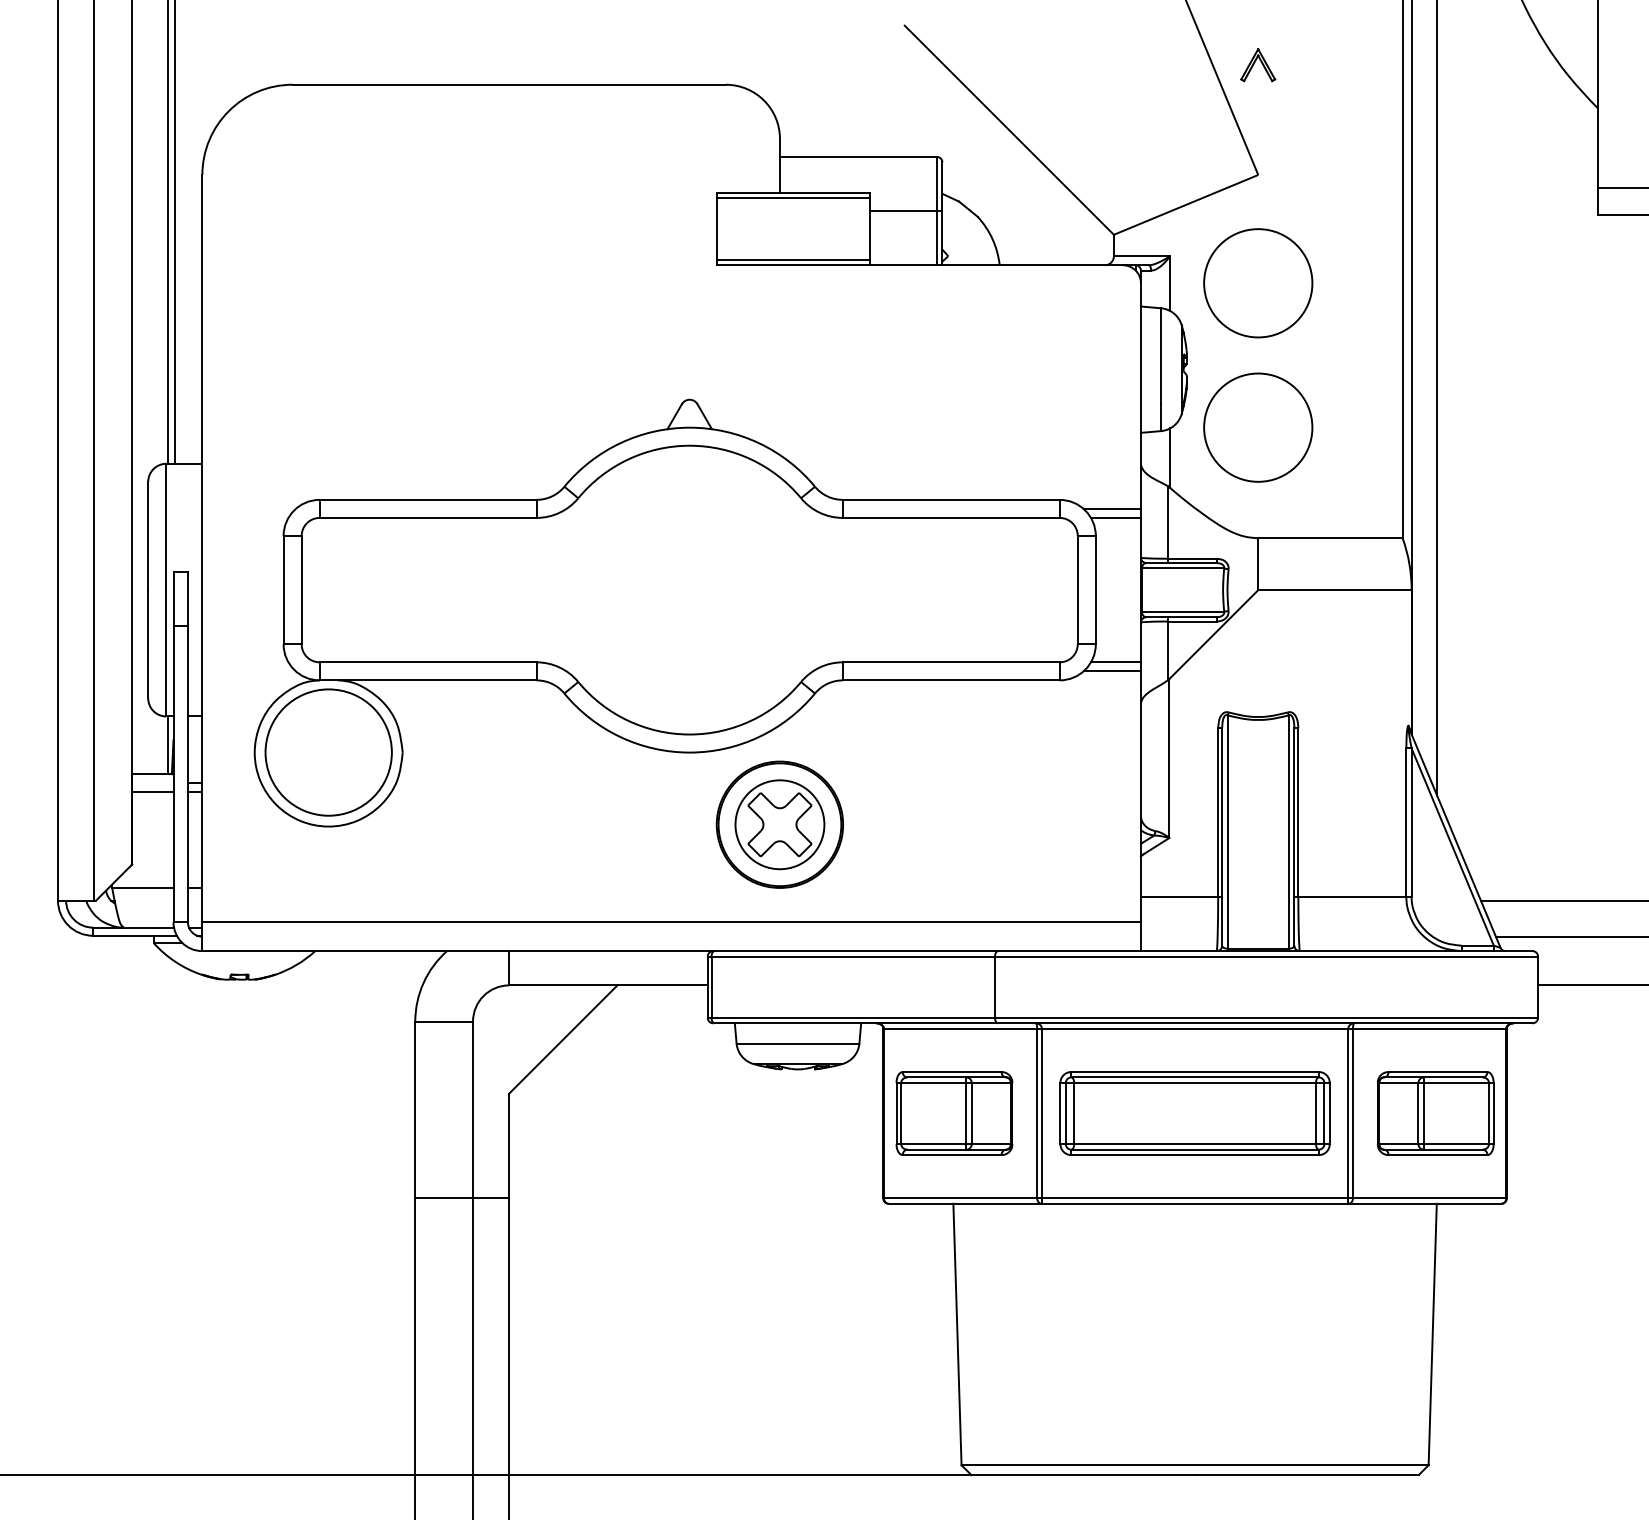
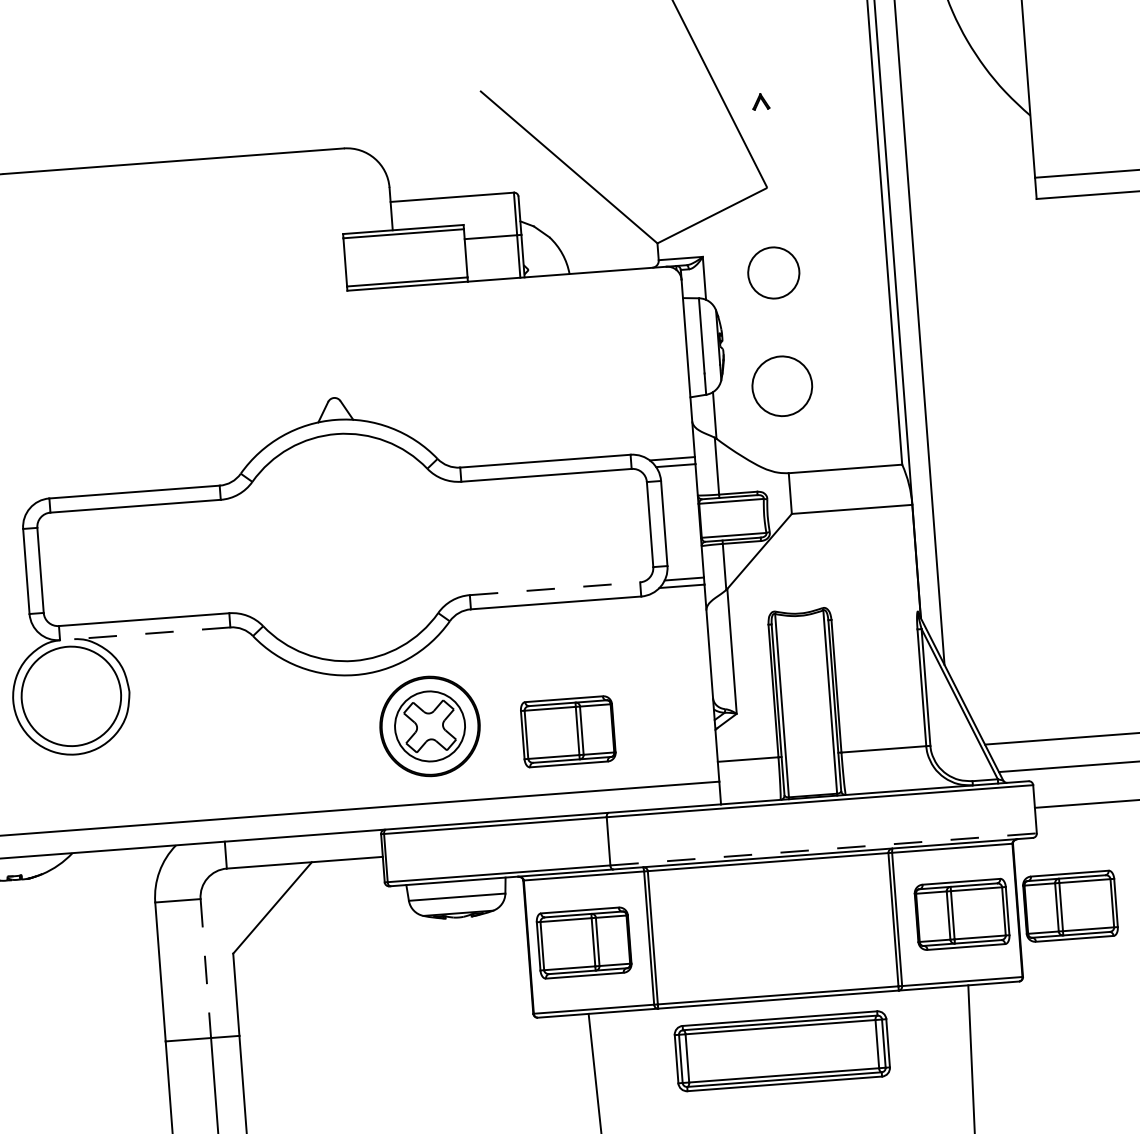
part: (1258, 65) -> (761, 101), size x0.6
circle: (1258, 283) -> (773, 273), size x0.6
circle: (1258, 427) -> (782, 386), size x0.7
line: (951, 662) -> (555, 588), solid -> dashed
line: (427, 680) -> (144, 633), solid -> dashed
part: (954, 844) -> (568, 731), added
line: (1267, 1017) -> (824, 849), solid -> dashed
line: (473, 1110) -> (206, 968), solid -> dashed
part: (1194, 1113) -> (781, 1051), moved
part: (1573, 1113) -> (1070, 906), added

